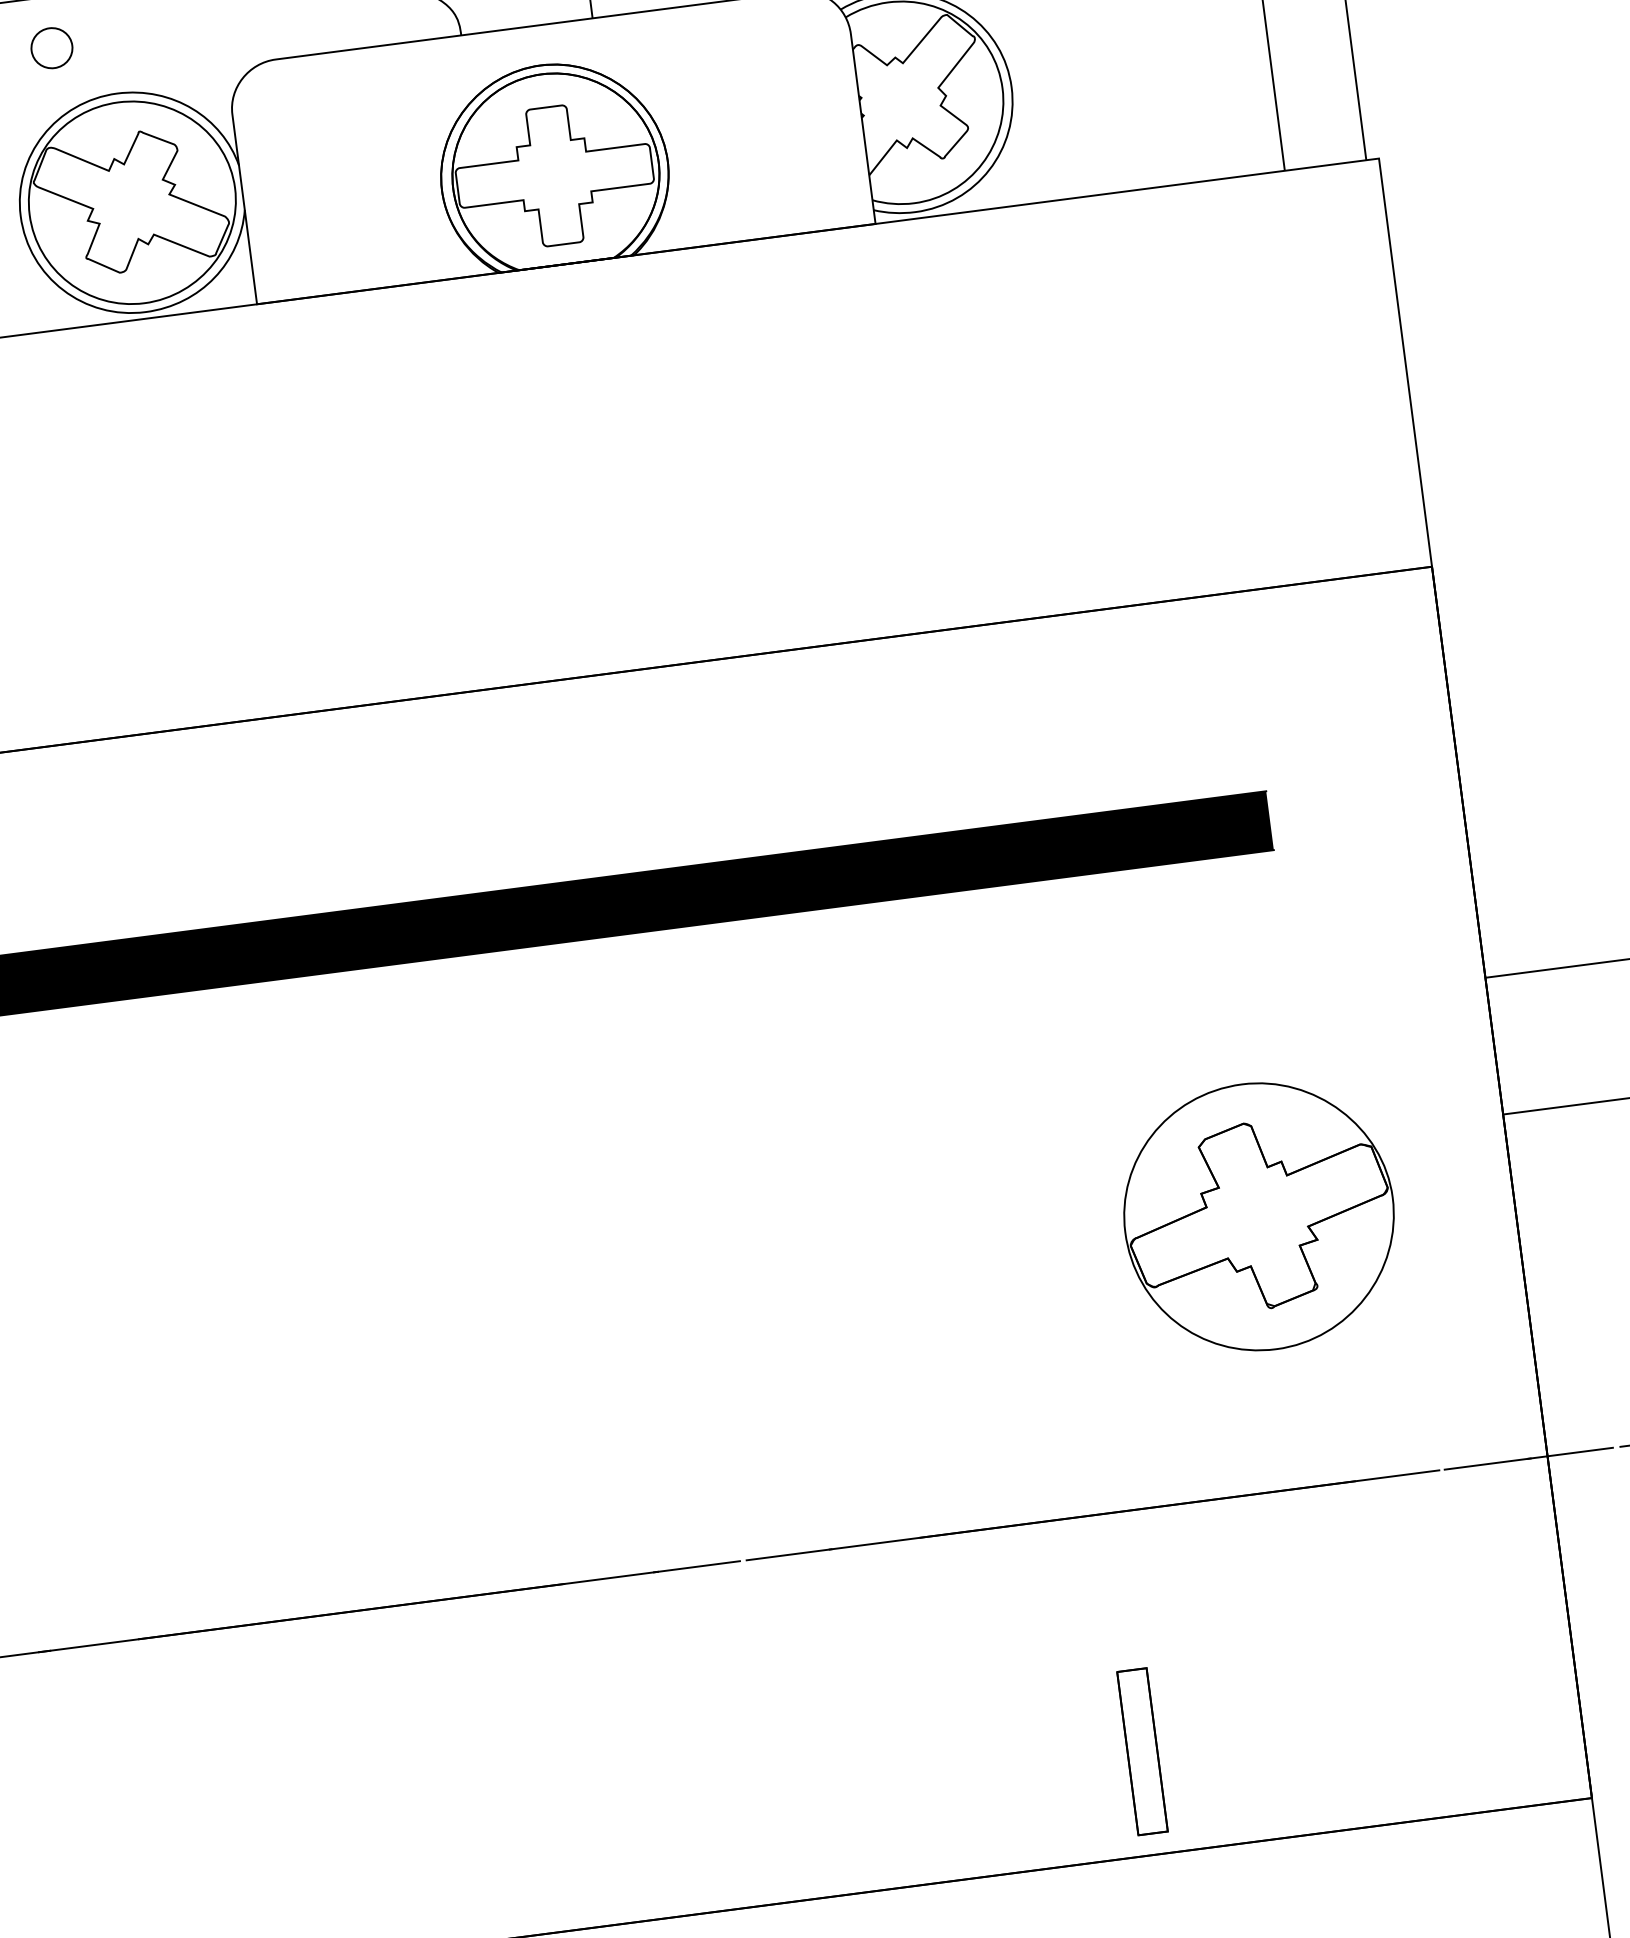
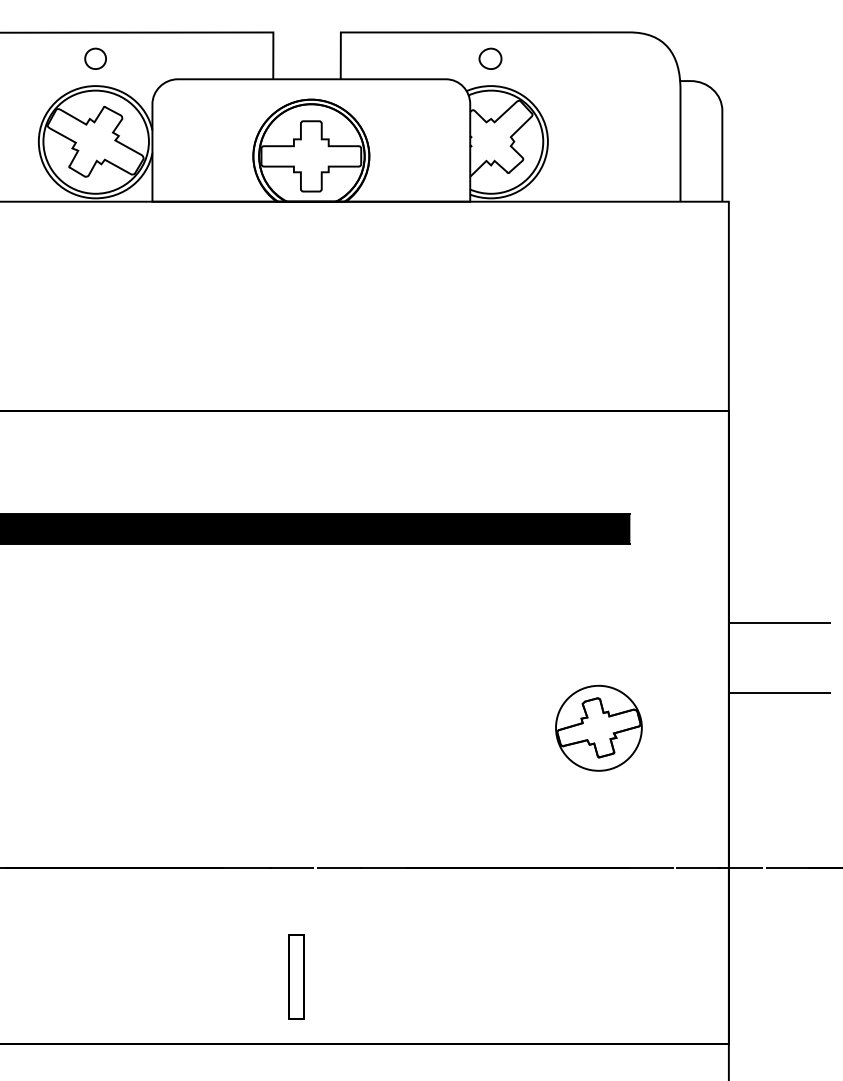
part: (51, 47) -> (95, 58), moved
part: (1258, 1214) -> (598, 727), size x0.62
part: (1141, 1750) -> (296, 976), moved

